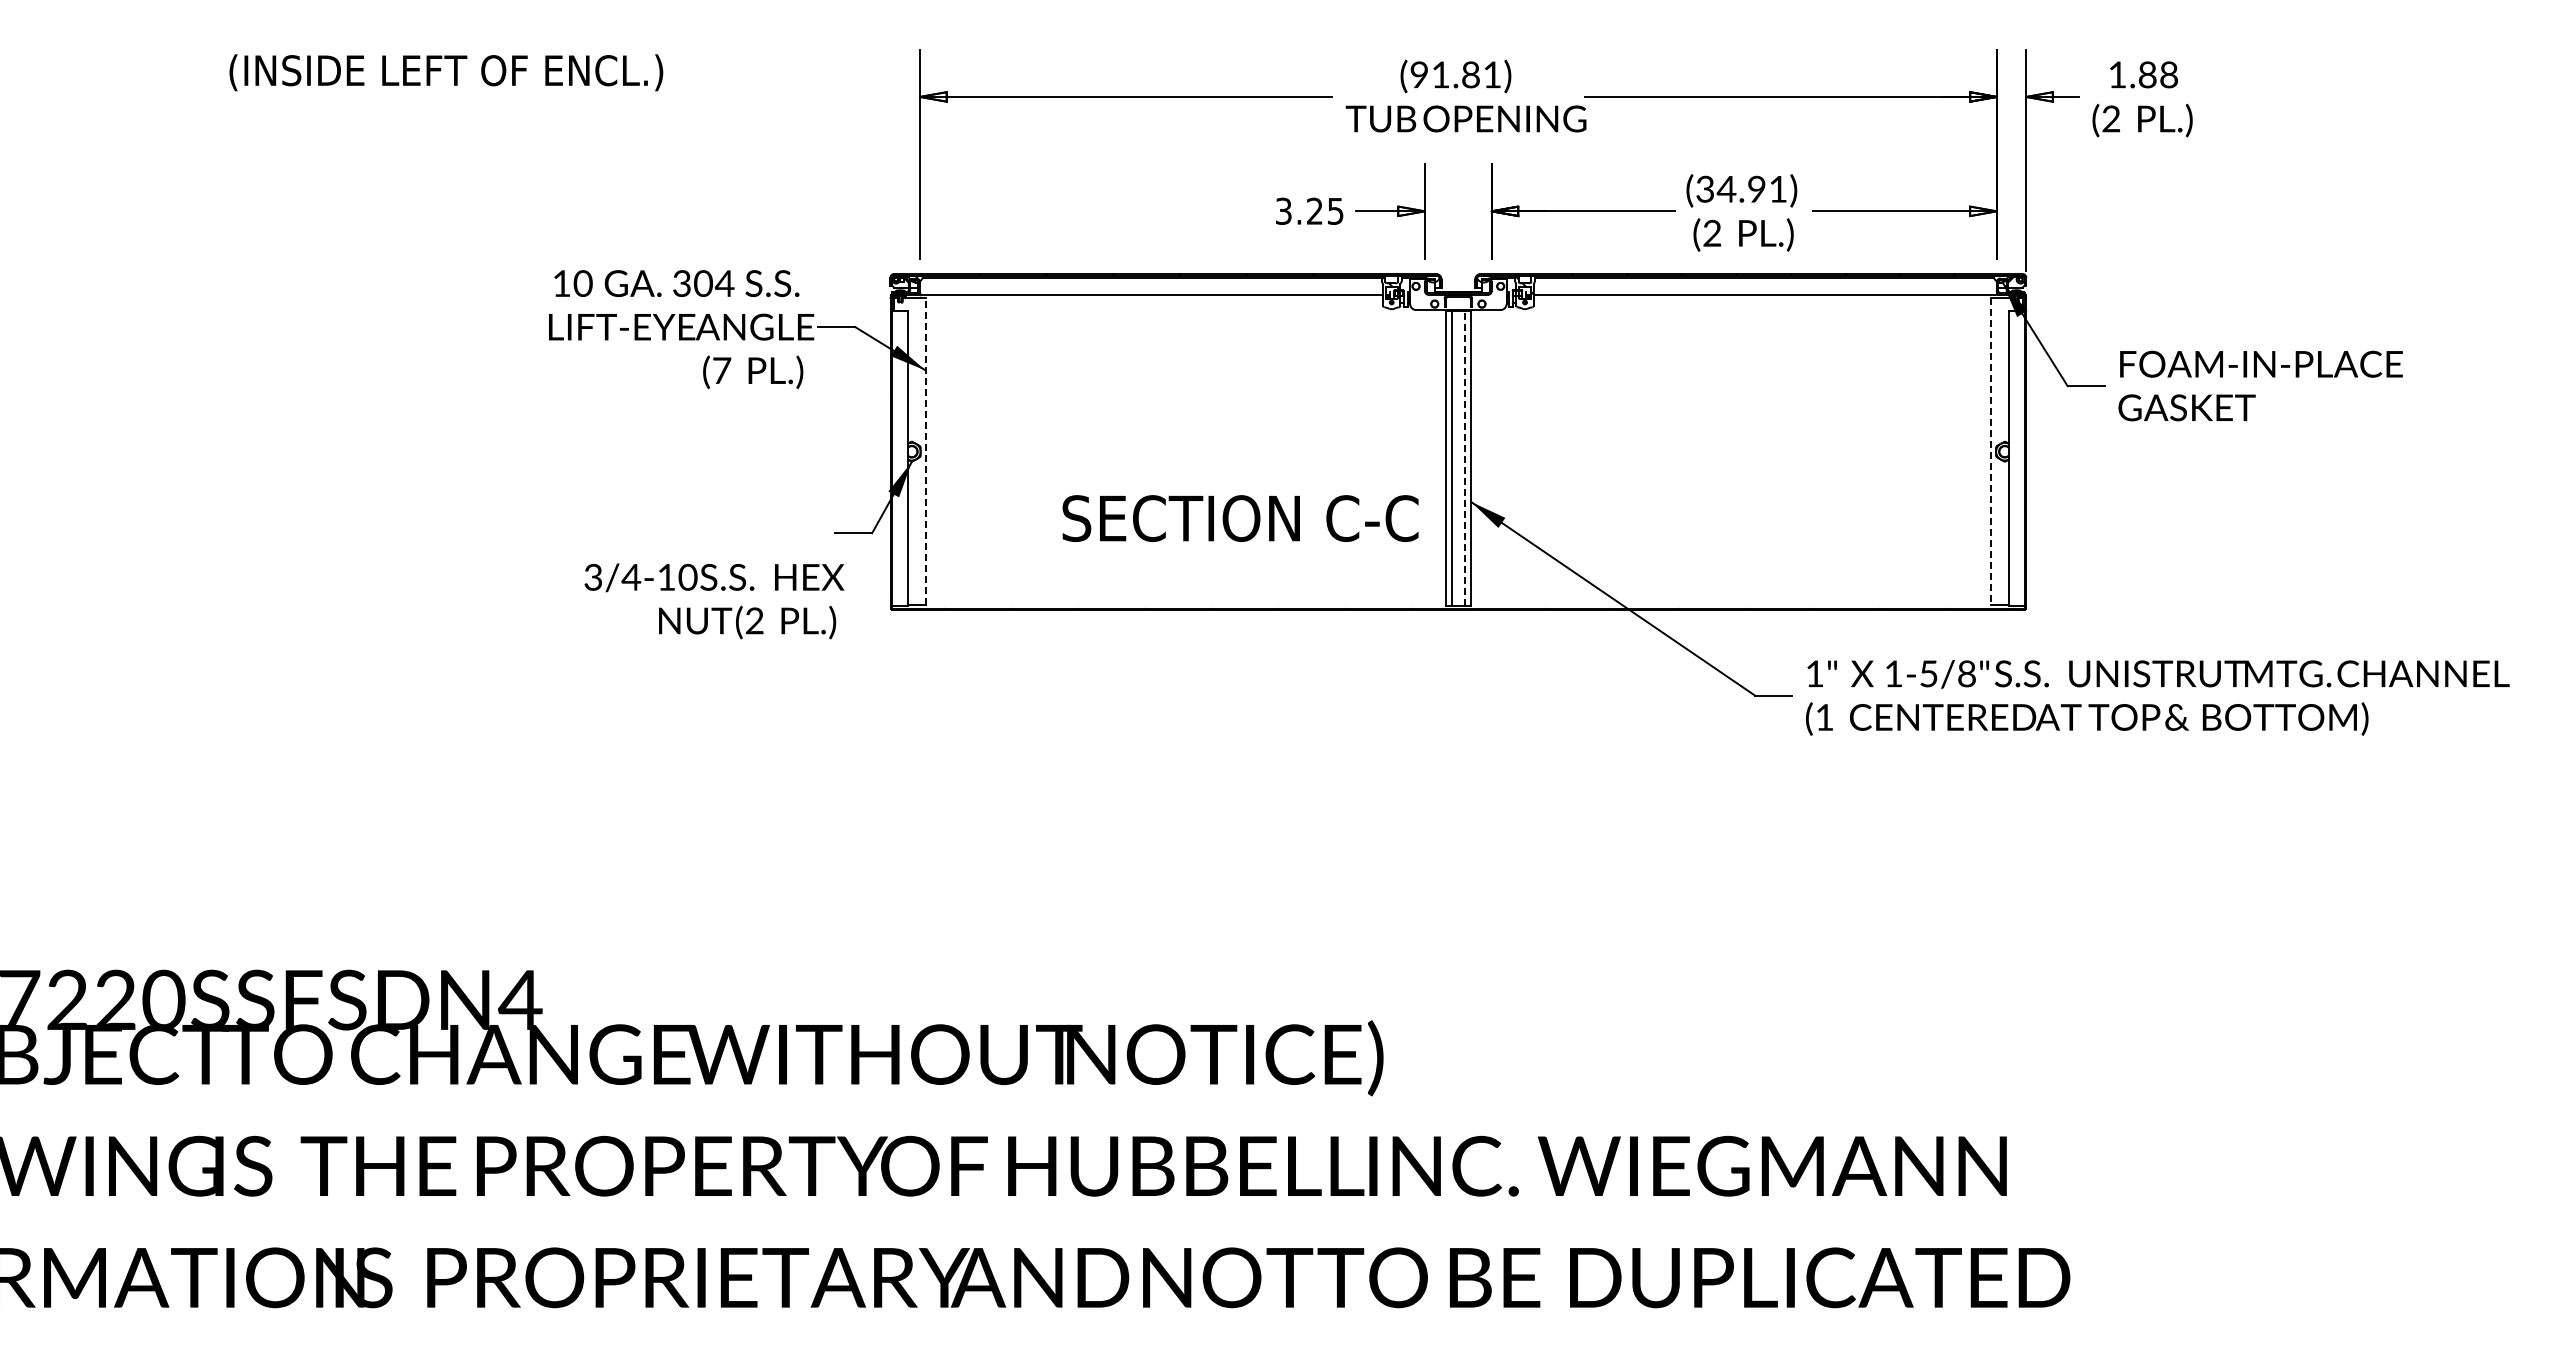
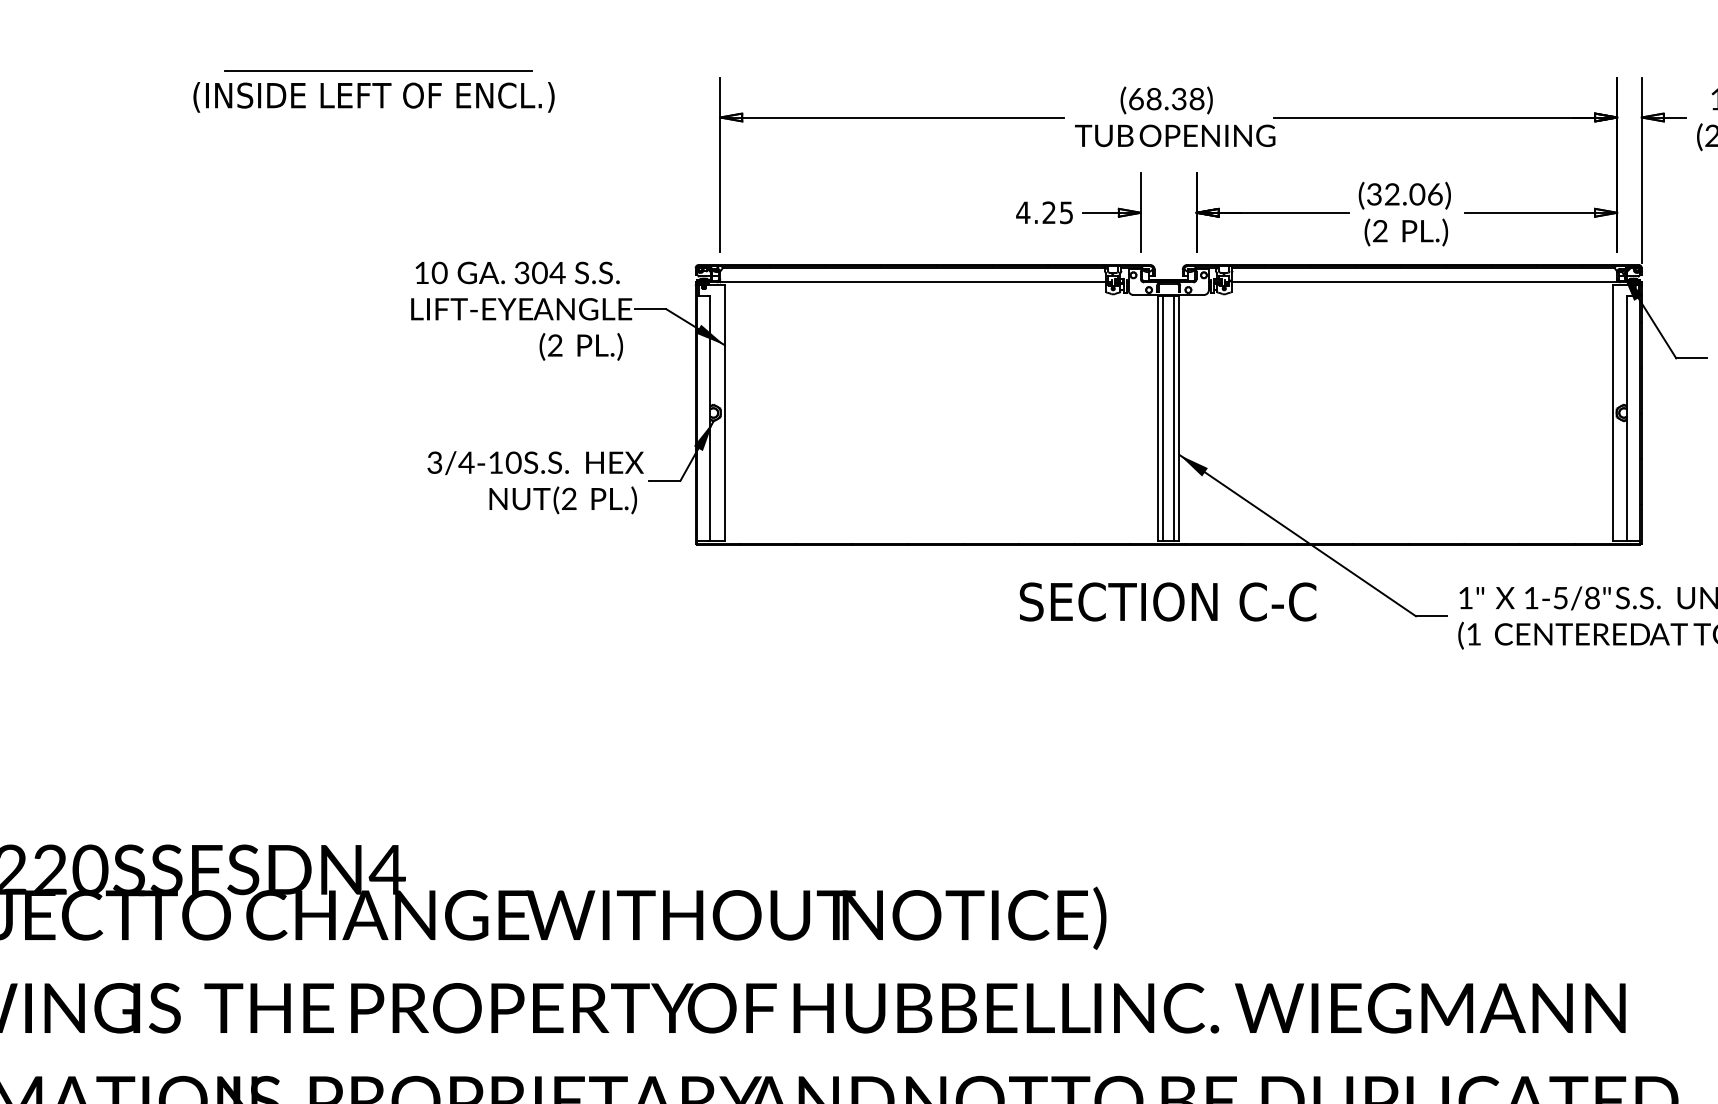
line: (509, 40) -> (378, 70), added
text: (446, 72) -> (374, 97), moved
text: (1455, 74) -> (1166, 98), (91.81) -> (68.38)
text: (1751, 188) -> (1412, 193), (34.91) -> (32.06)
text: (1283, 210) -> (1023, 212), 3.25 -> 4.25
text: (722, 370) -> (555, 345), (7 -> (2
line: (925, 451) -> (724, 412), dashed -> solid
line: (1991, 451) -> (1612, 412), dashed -> solid
line: (1465, 458) -> (1174, 418), dashed -> solid
text: (1240, 518) -> (1168, 601), moved
text: (714, 601) -> (535, 482), moved

